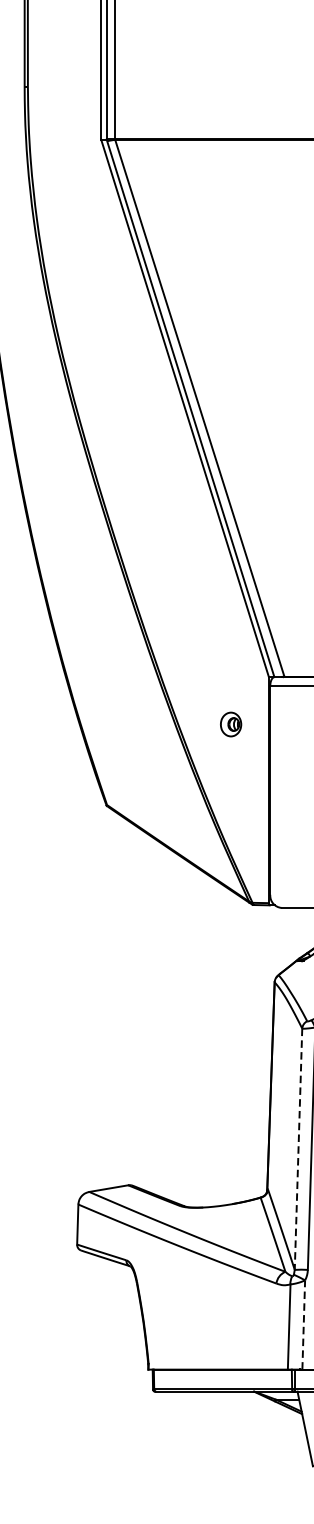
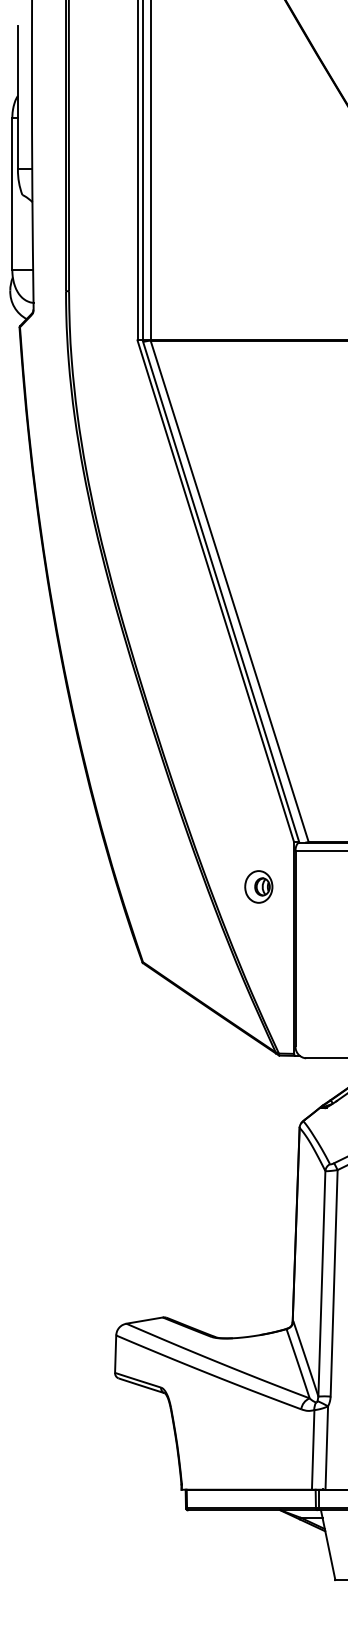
part: (230, 724) -> (258, 886), size x1.43
line: (298, 1148) -> (321, 1283), dashed -> solid
line: (303, 1325) -> (326, 1448), dashed -> solid

